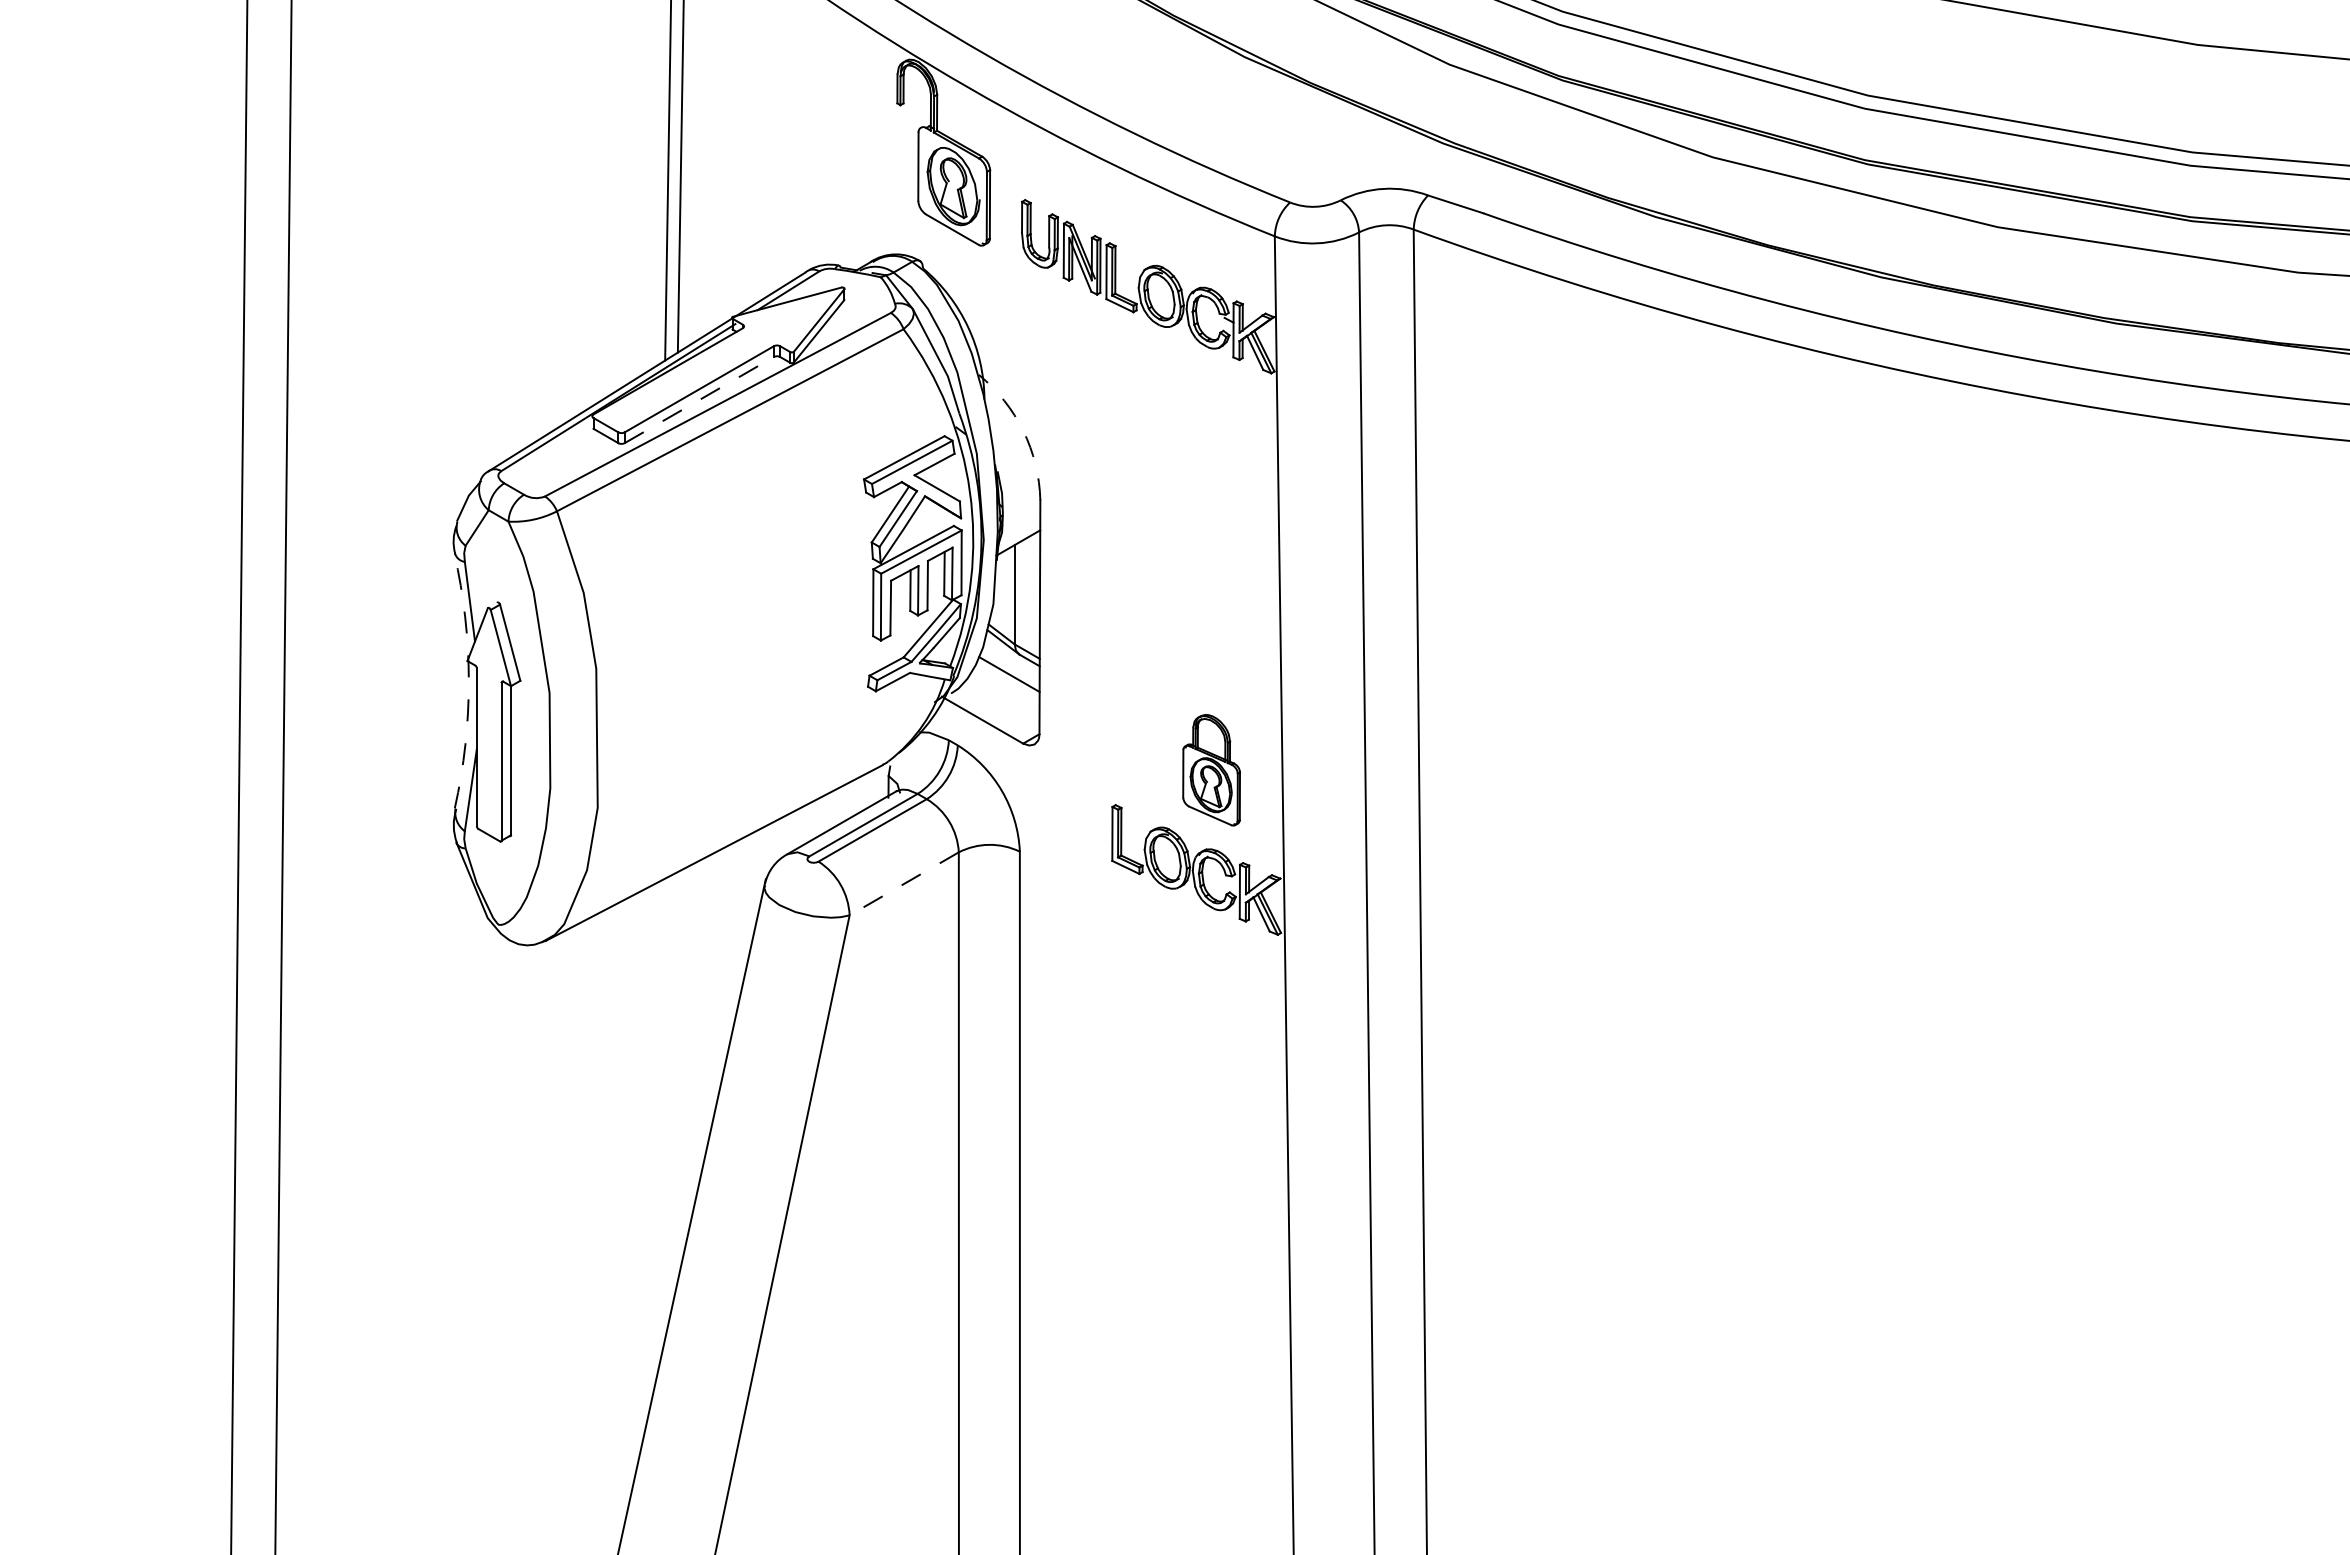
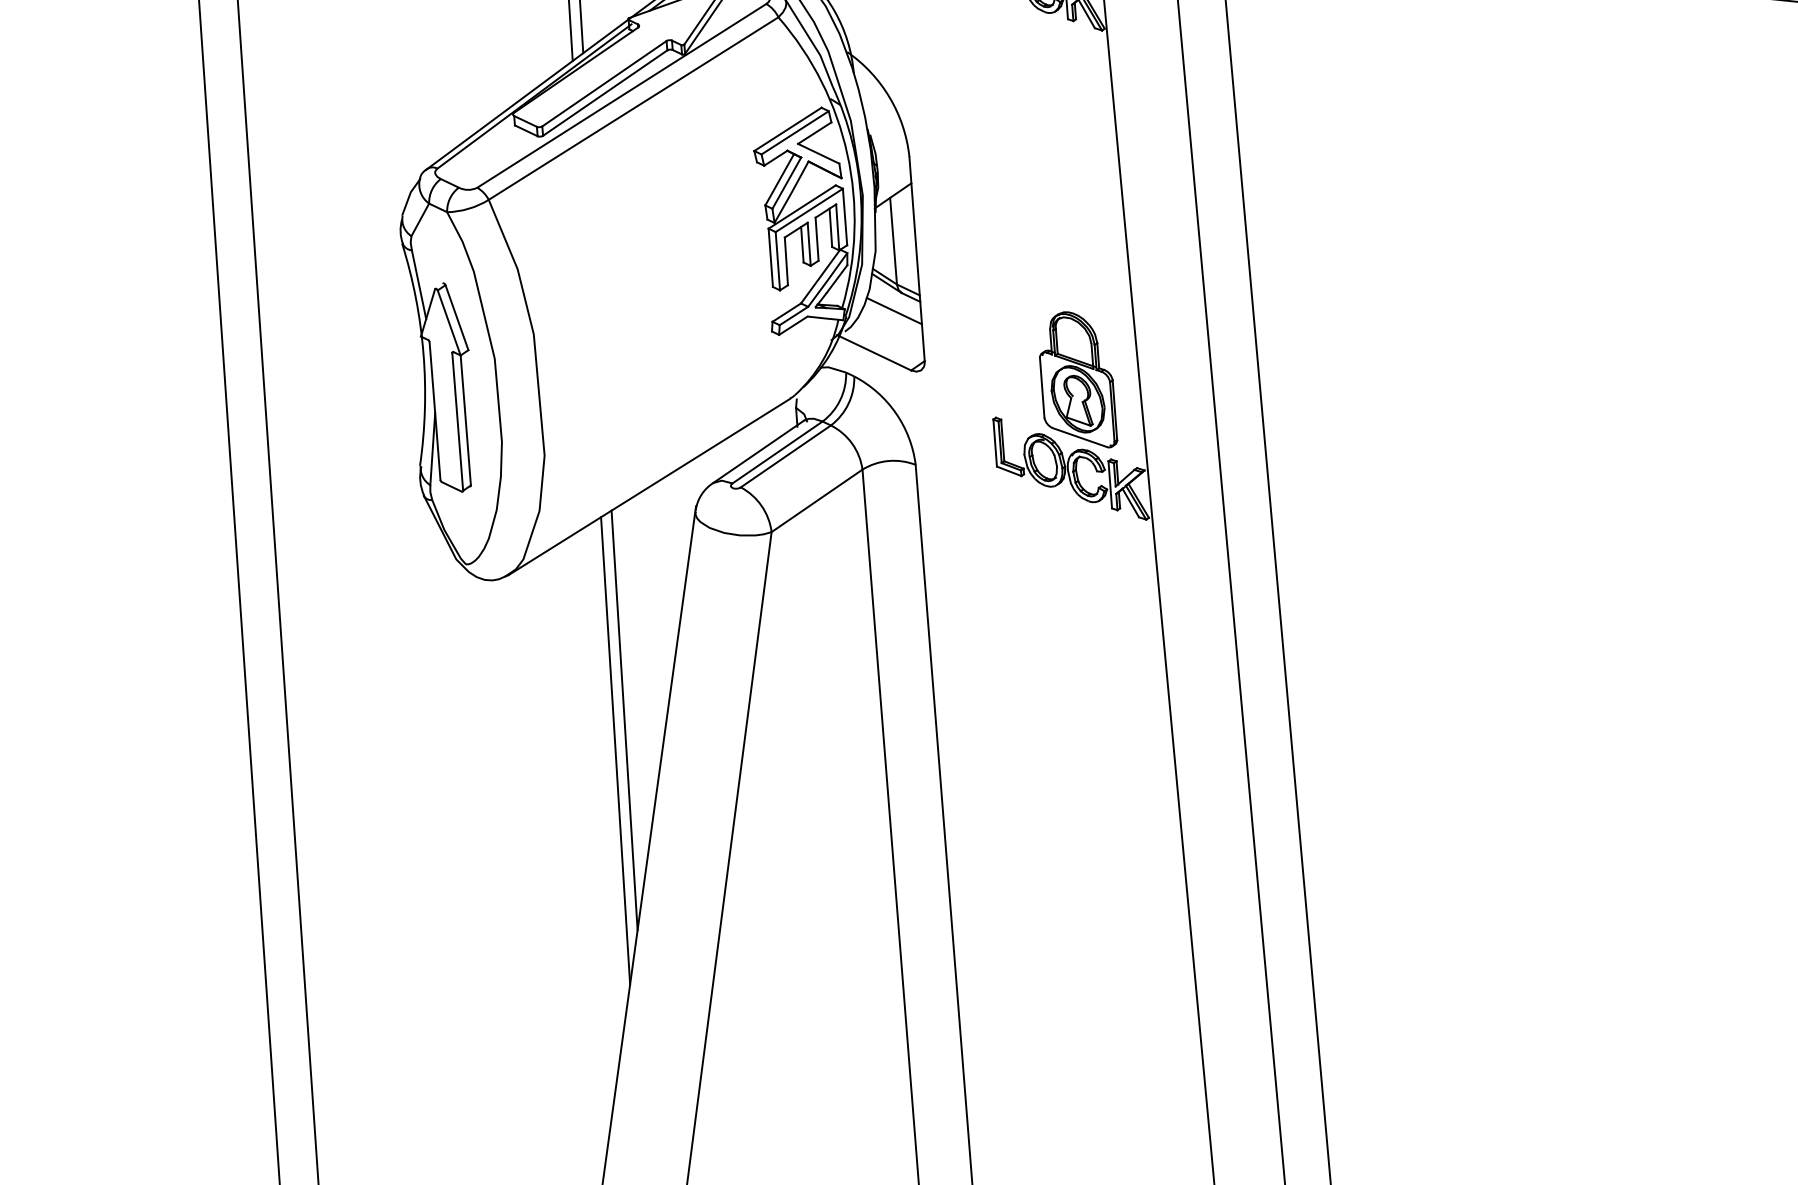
line: (699, 399) -> (605, 92), dashed -> solid
arc: (1023, 430) -> (889, 97), dashed -> solid
arc: (468, 680) -> (423, 353), dashed -> solid
part: (1211, 770) -> (1077, 380), size x1.43
line: (903, 884) -> (816, 501), dashed -> solid
line: (665, 1116) -> (624, 720), added
line: (651, 1150) -> (615, 750), added

